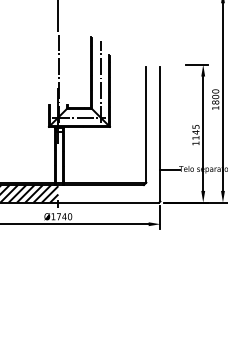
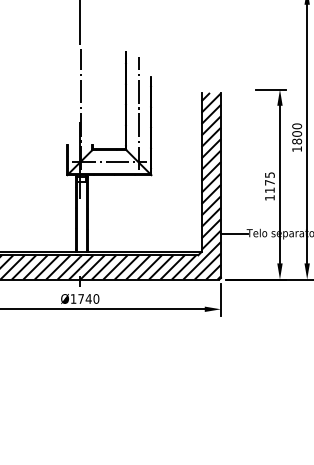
text: (195, 132) -> (269, 182), 1145 -> 1175
hatch: (109, 134) -> (150, 185), added

